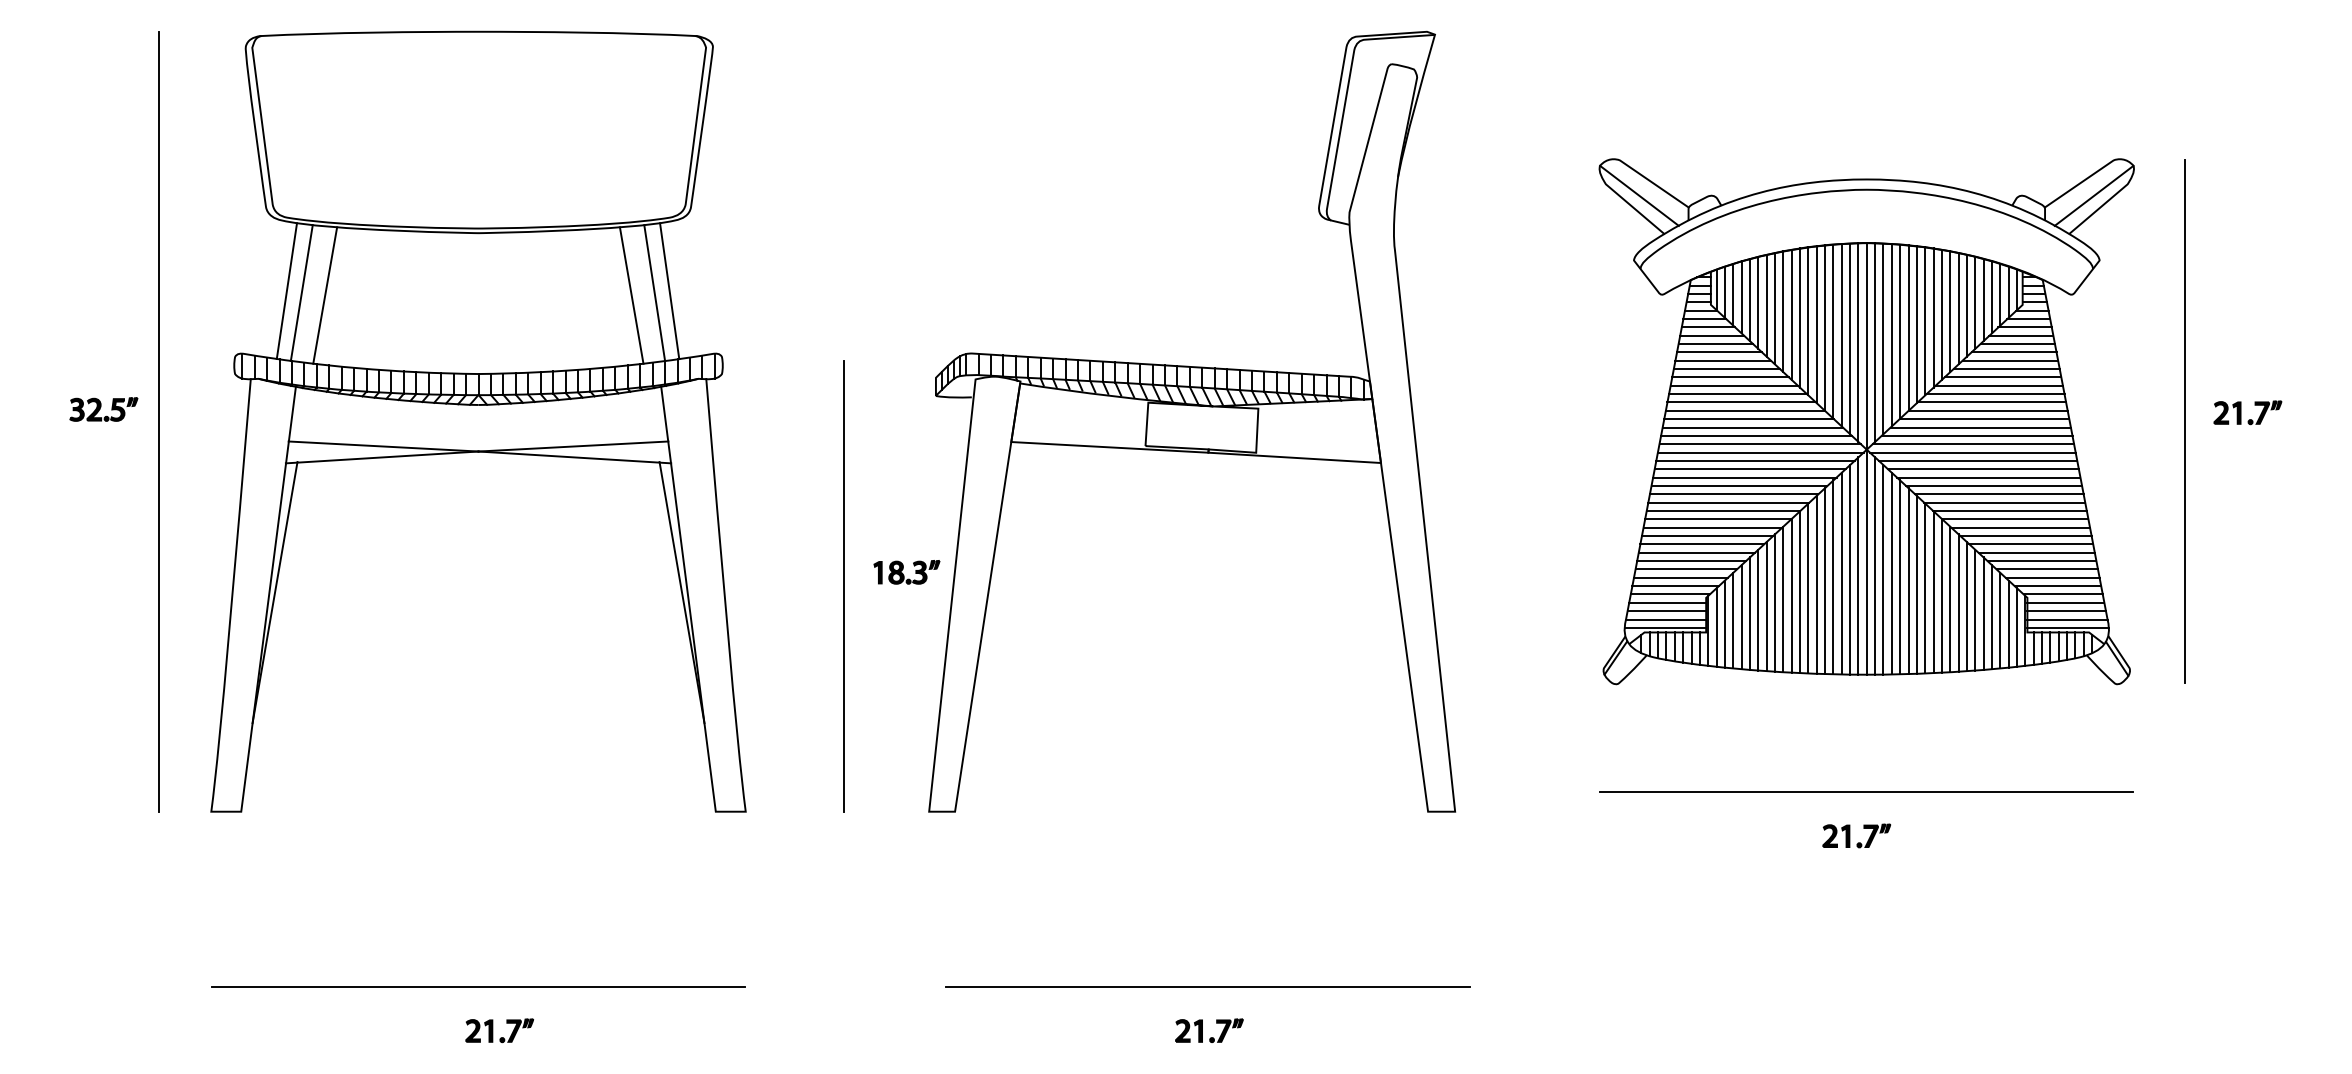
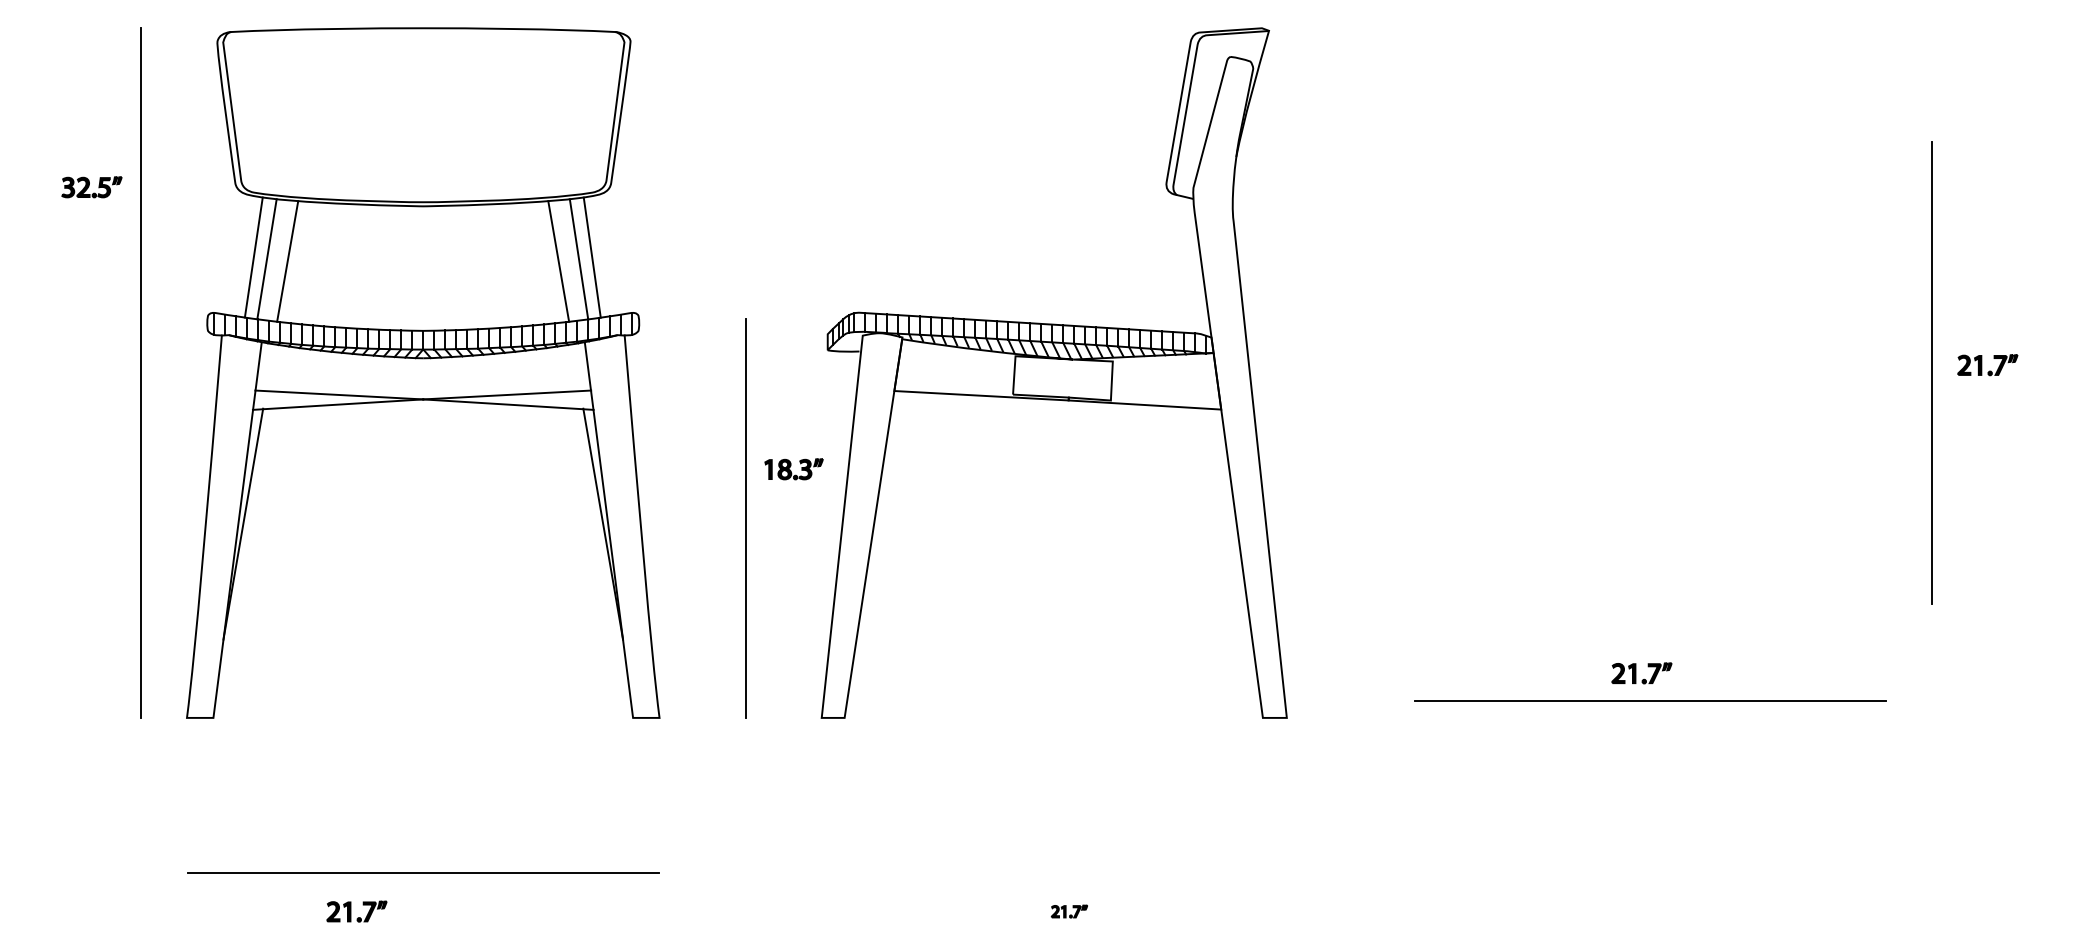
part: (103, 409) -> (91, 187), moved
part: (1866, 422) -> (1650, 373), removed
part: (906, 572) -> (793, 469), moved
part: (1856, 836) -> (1641, 673), moved
line: (1207, 987) -> (1067, 873), removed
part: (499, 1030) -> (356, 911), moved
part: (1209, 1030) -> (1069, 911), size x0.6

